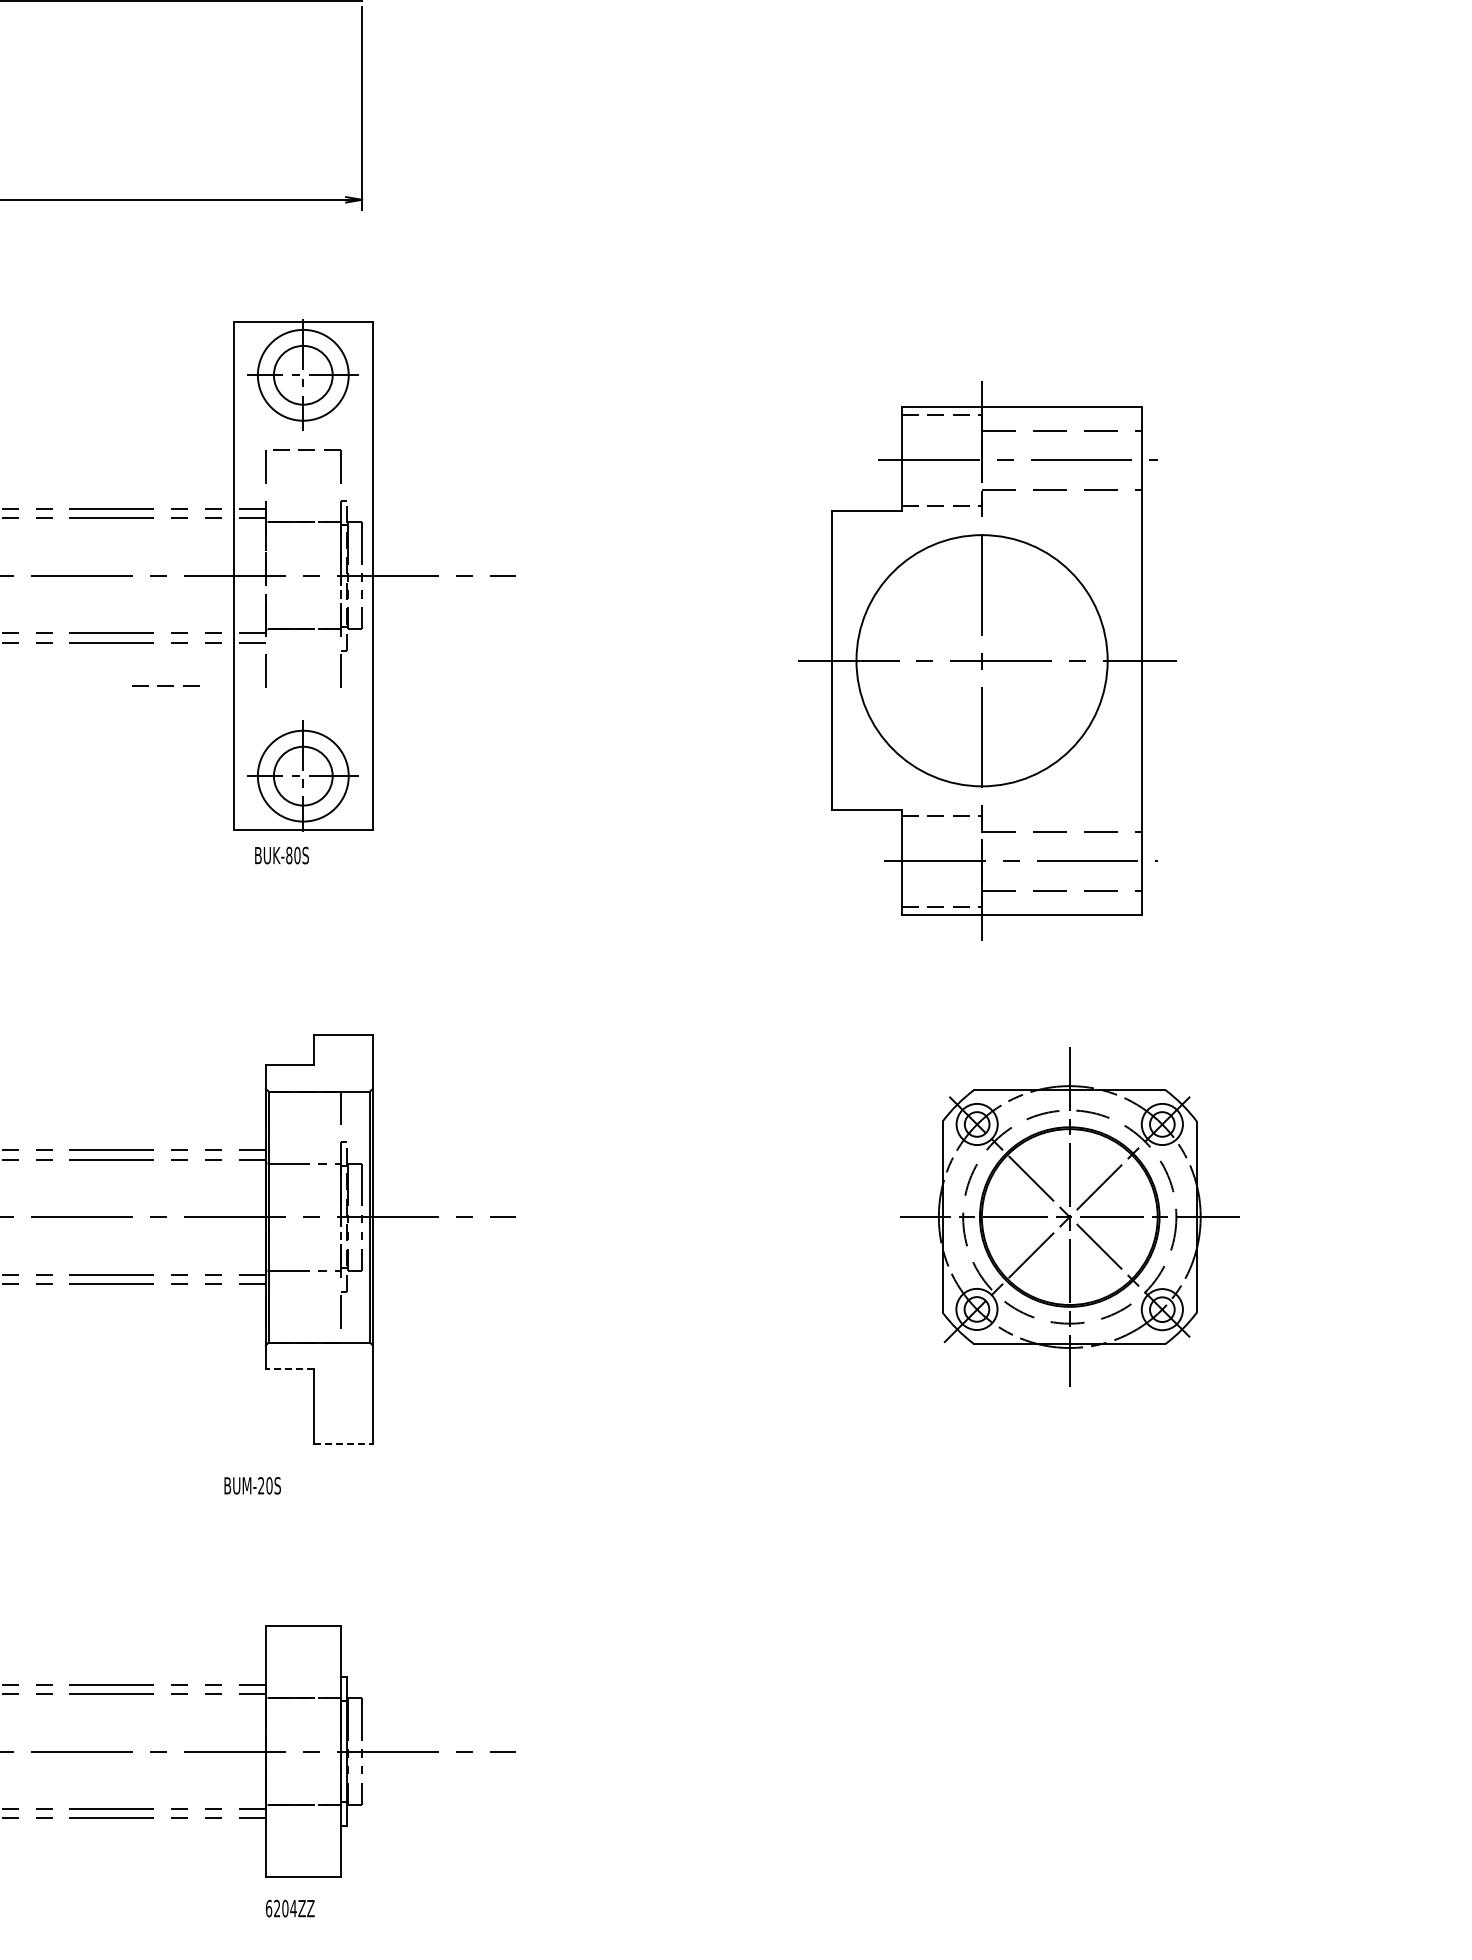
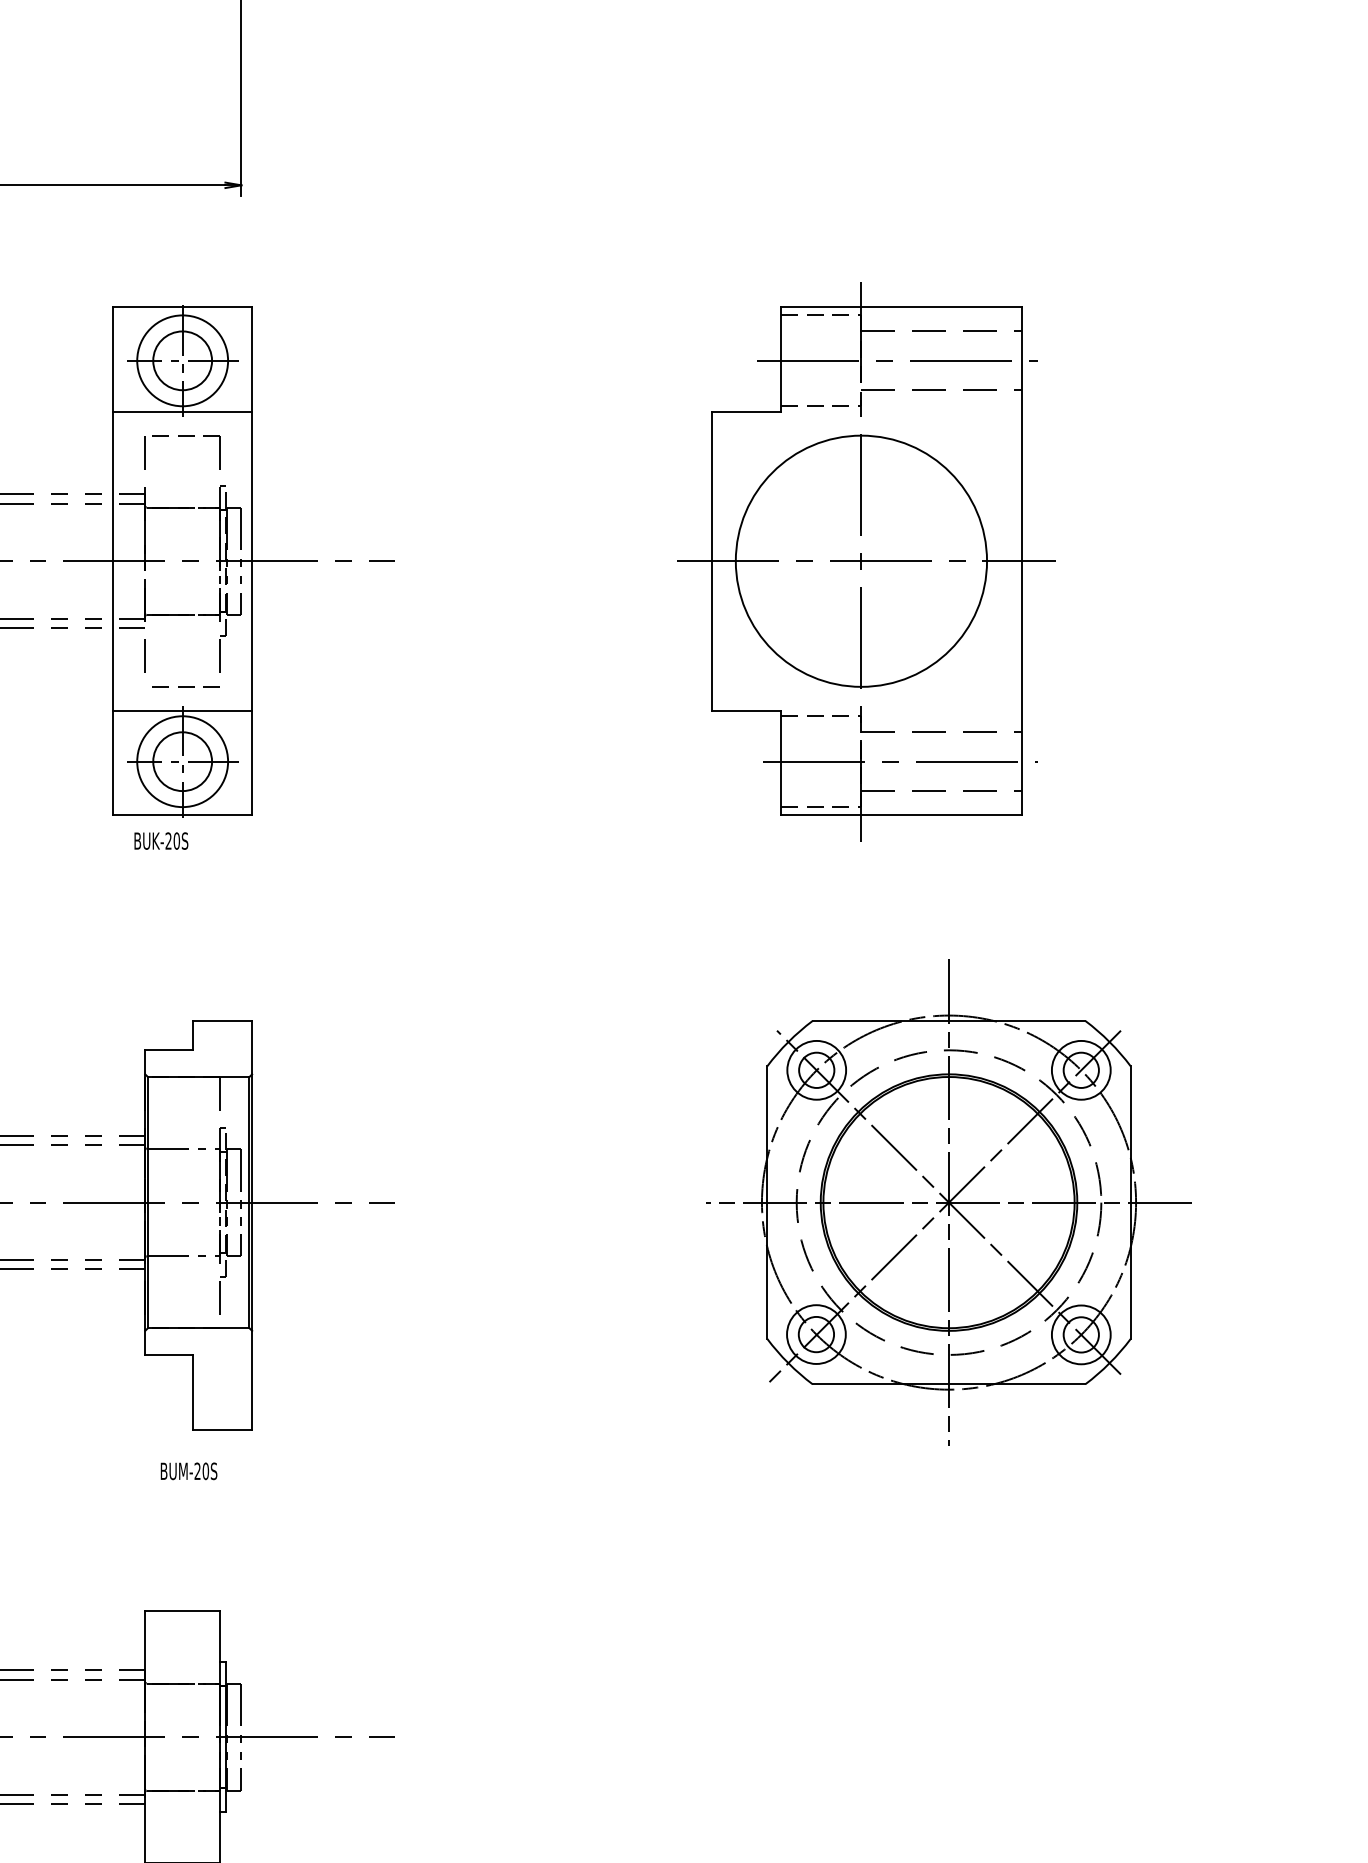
line: (302, 426) -> (181, 412), added
part: (987, 660) -> (866, 561), moved
line: (165, 685) -> (185, 686), moved
line: (302, 725) -> (181, 711), added
text: (289, 855) -> (168, 841), BUK-80S -> BUK-20S
part: (1069, 1216) -> (948, 1202), size x1.43
line: (289, 1369) -> (168, 1355), dashed -> solid
line: (343, 1444) -> (222, 1430), dashed -> solid
text: (252, 1485) -> (188, 1471), moved

